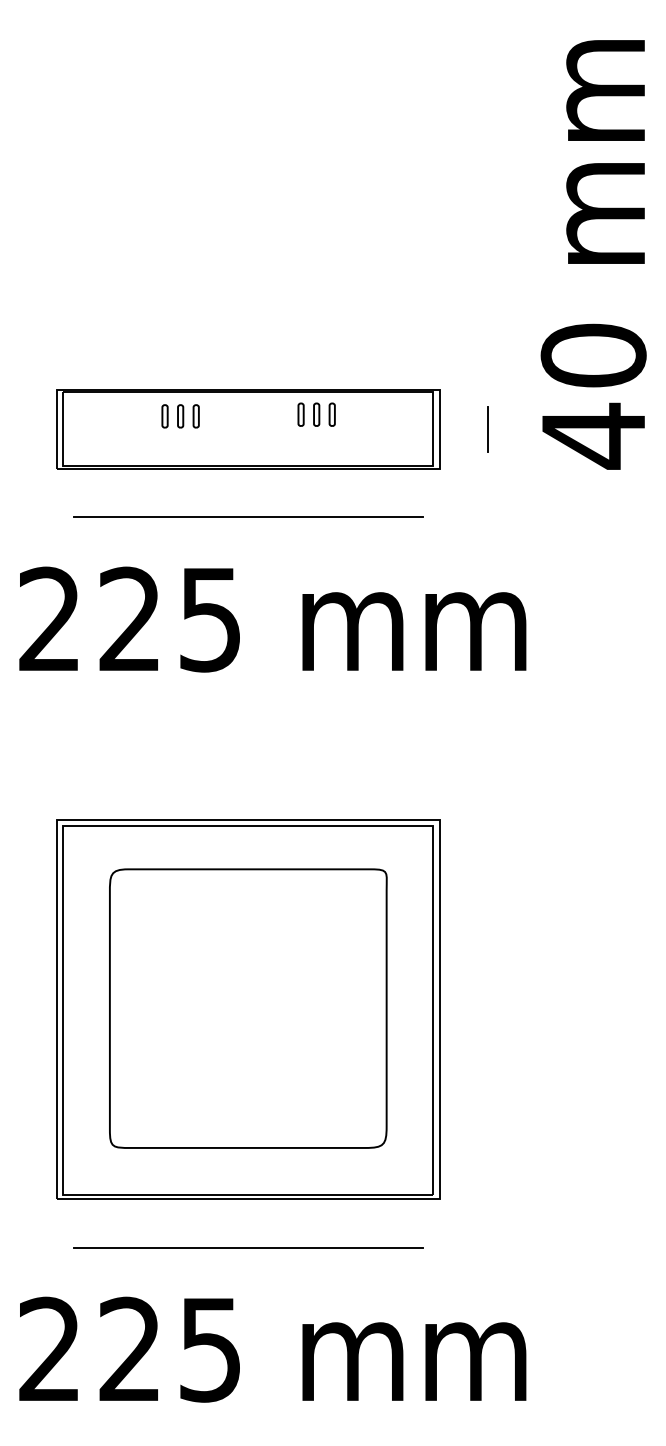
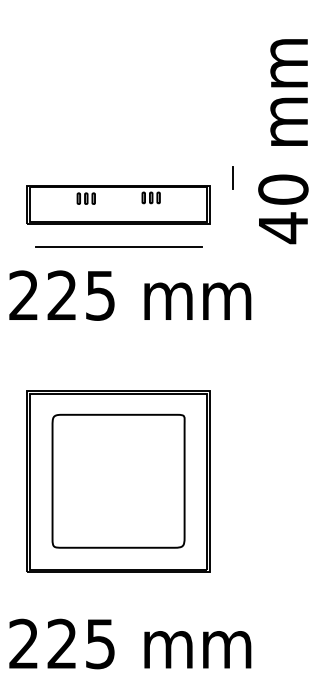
text: (593, 254) -> (283, 141), moved
line: (487, 428) -> (232, 177), moved
line: (248, 1247) -> (118, 595), removed

